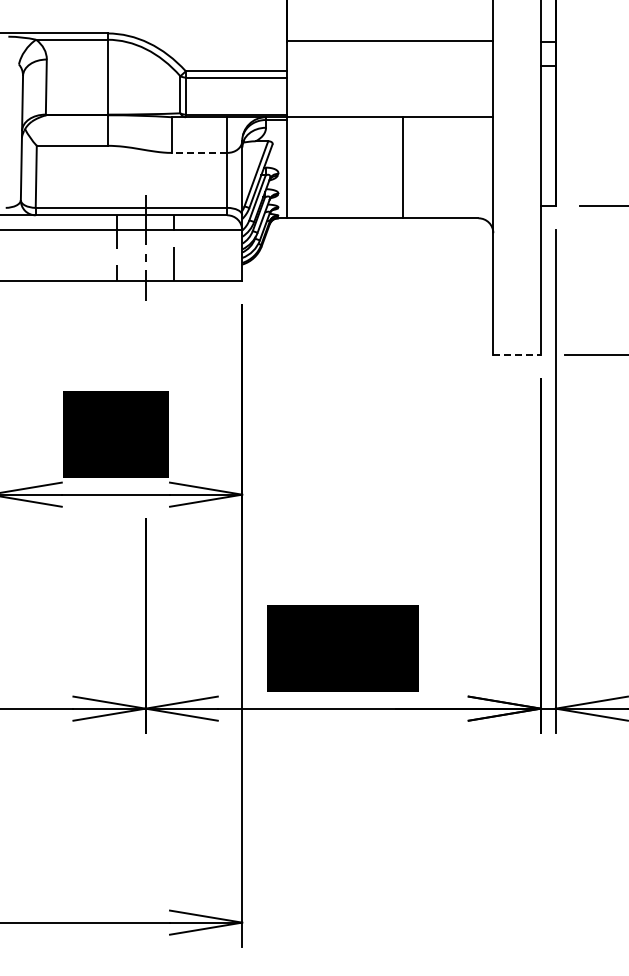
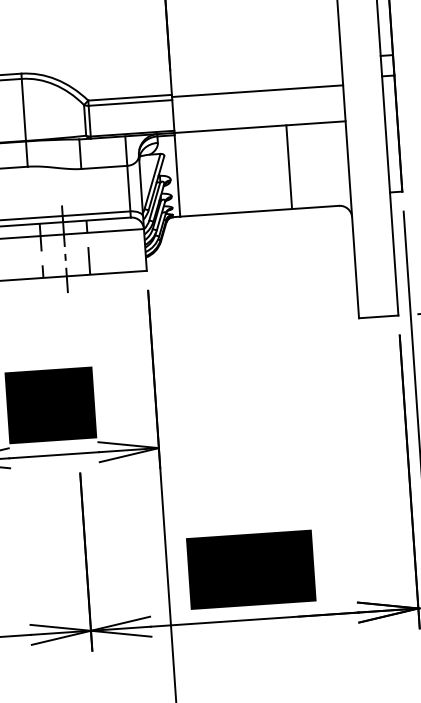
line: (389, 40) -> (257, 90), moved
line: (199, 152) -> (104, 167), dashed -> solid
line: (402, 167) -> (288, 166), moved
line: (517, 355) -> (379, 317), dashed -> solid

